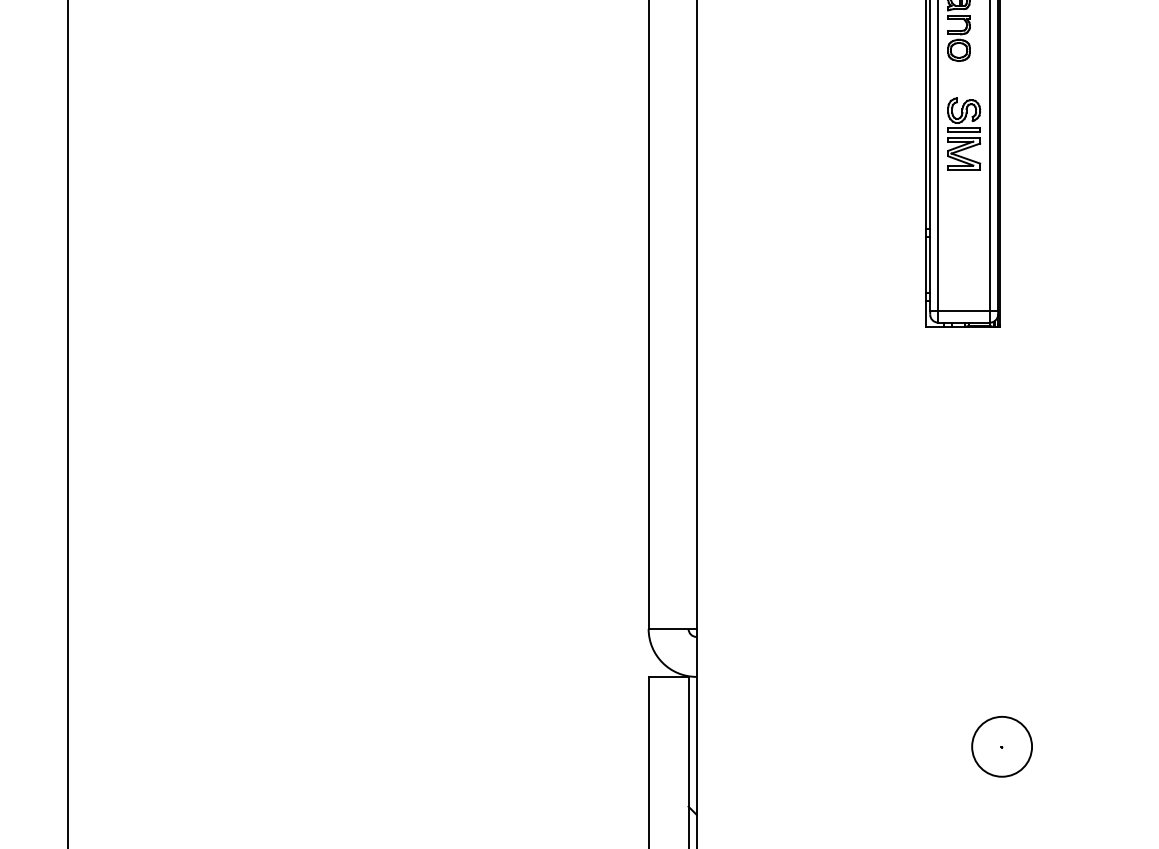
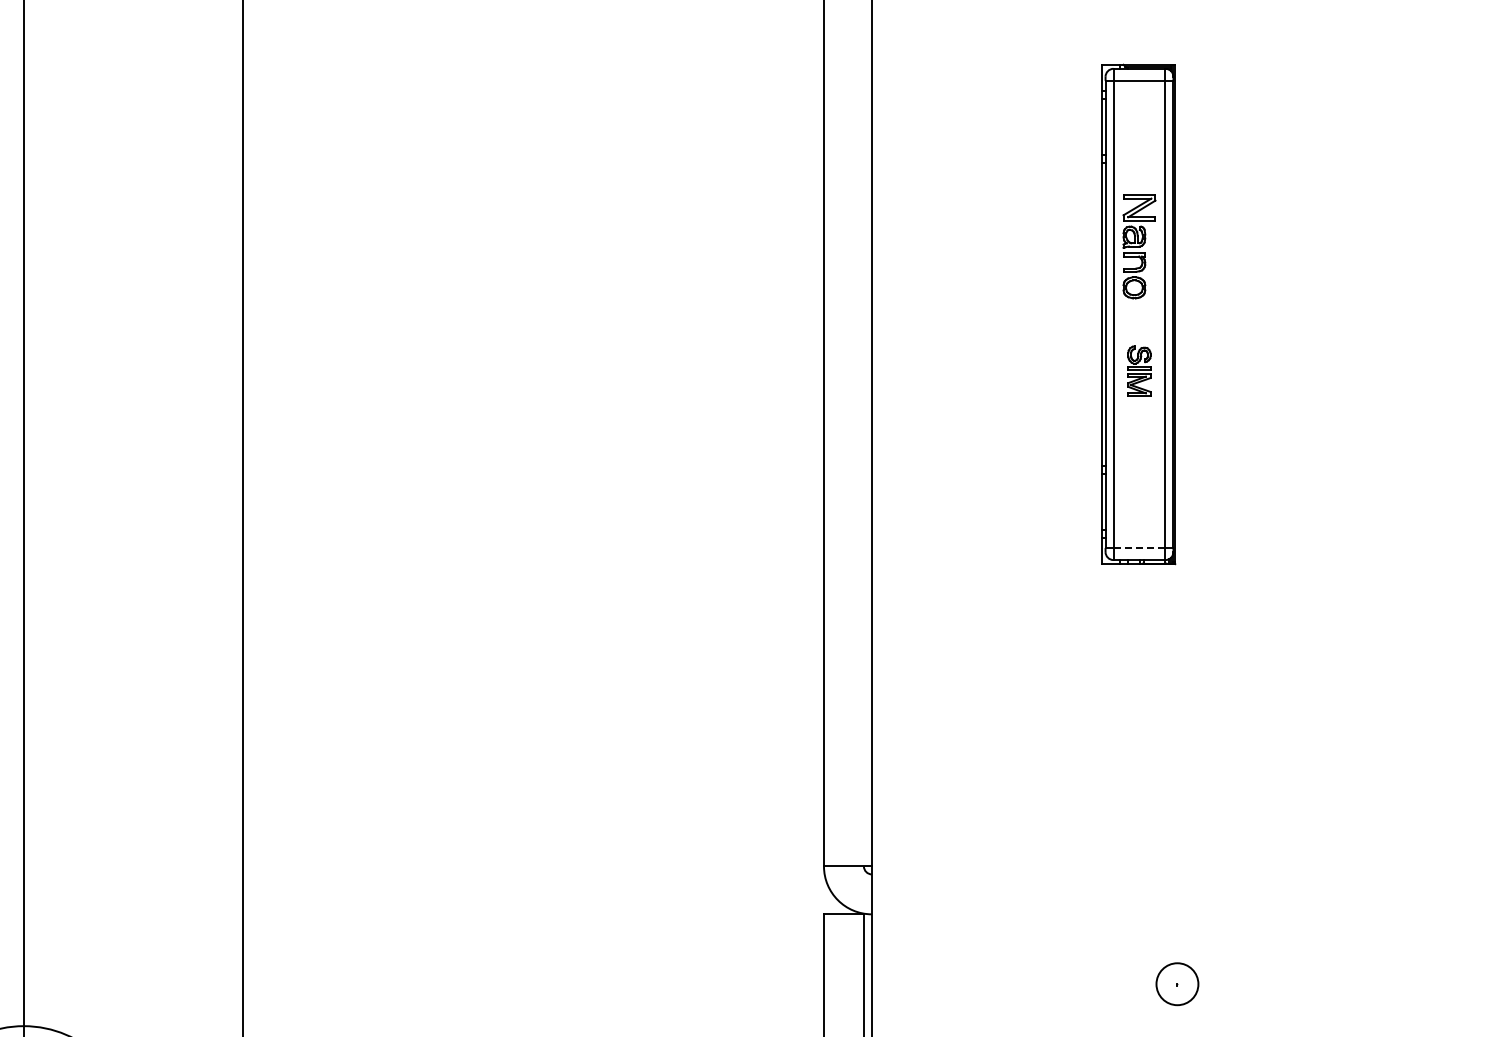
part: (964, 133) -> (1139, 370), size x0.7
line: (964, 311) -> (1139, 548), solid -> dashed
circle: (1002, 747) -> (1177, 984), size x0.7

